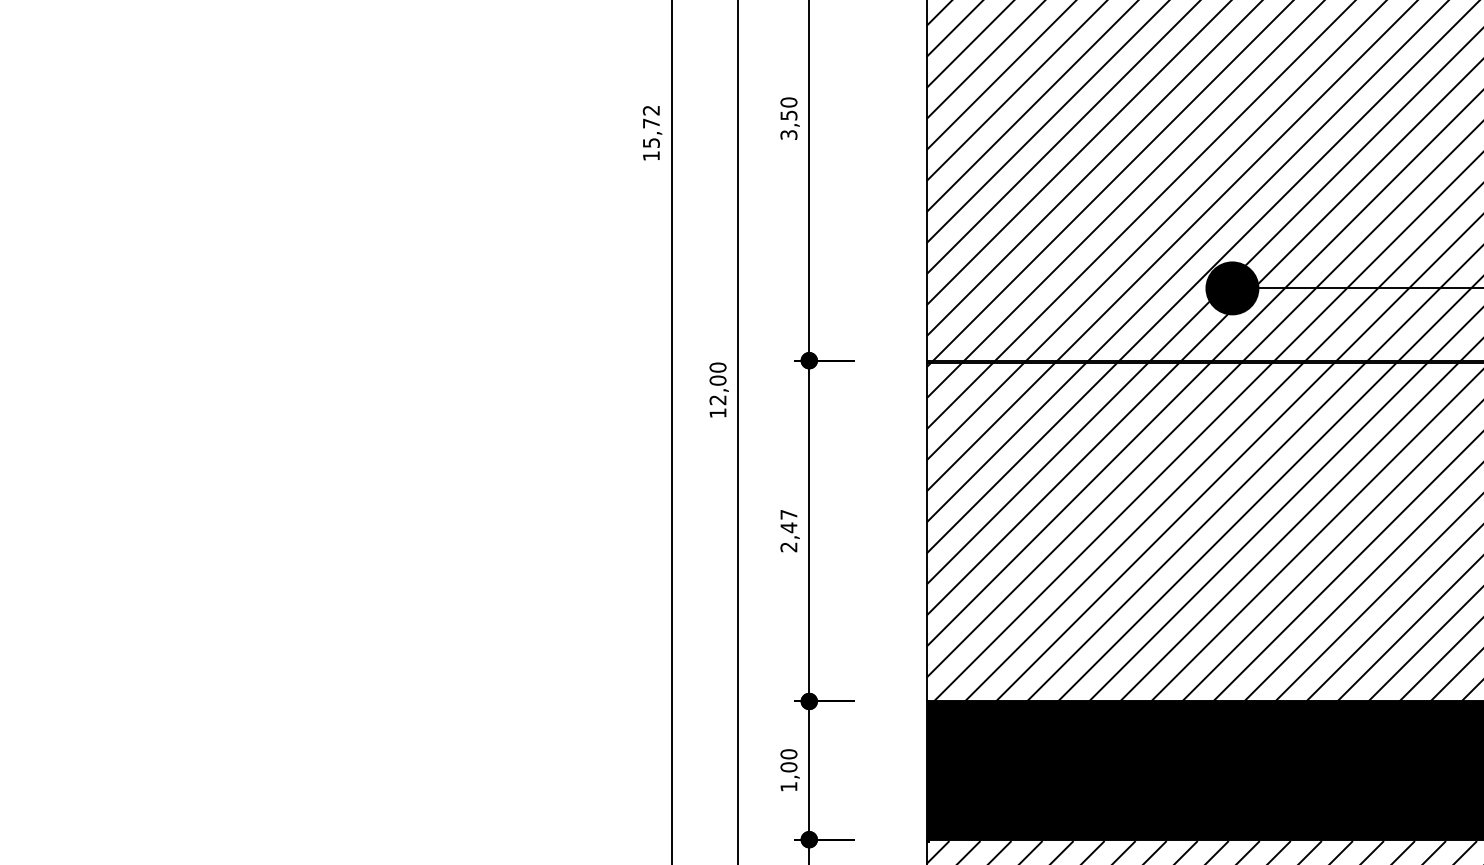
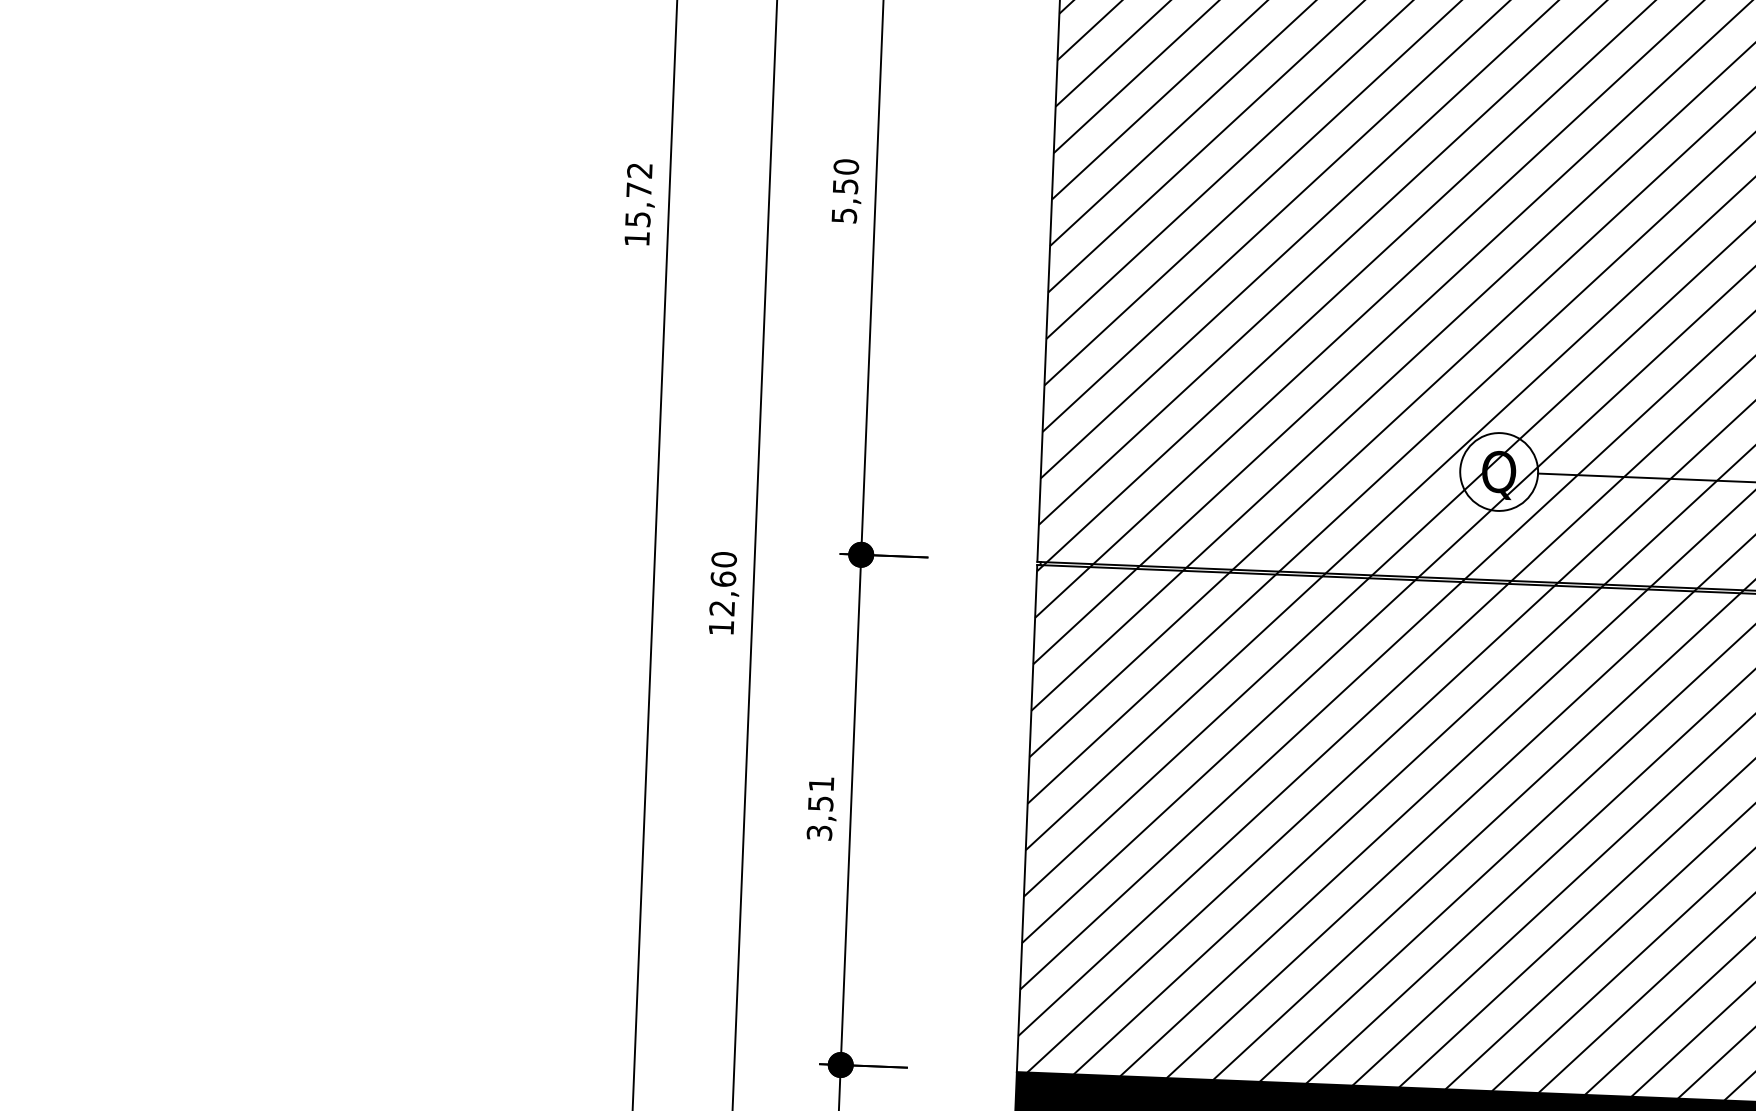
text: (788, 134) -> (843, 214), 3,50 -> 5,50
fill: (1232, 288) -> (1499, 472), removed
text: (717, 380) -> (722, 578), 12,00 -> 12,60
text: (788, 531) -> (819, 809), 2,47 -> 3,51

